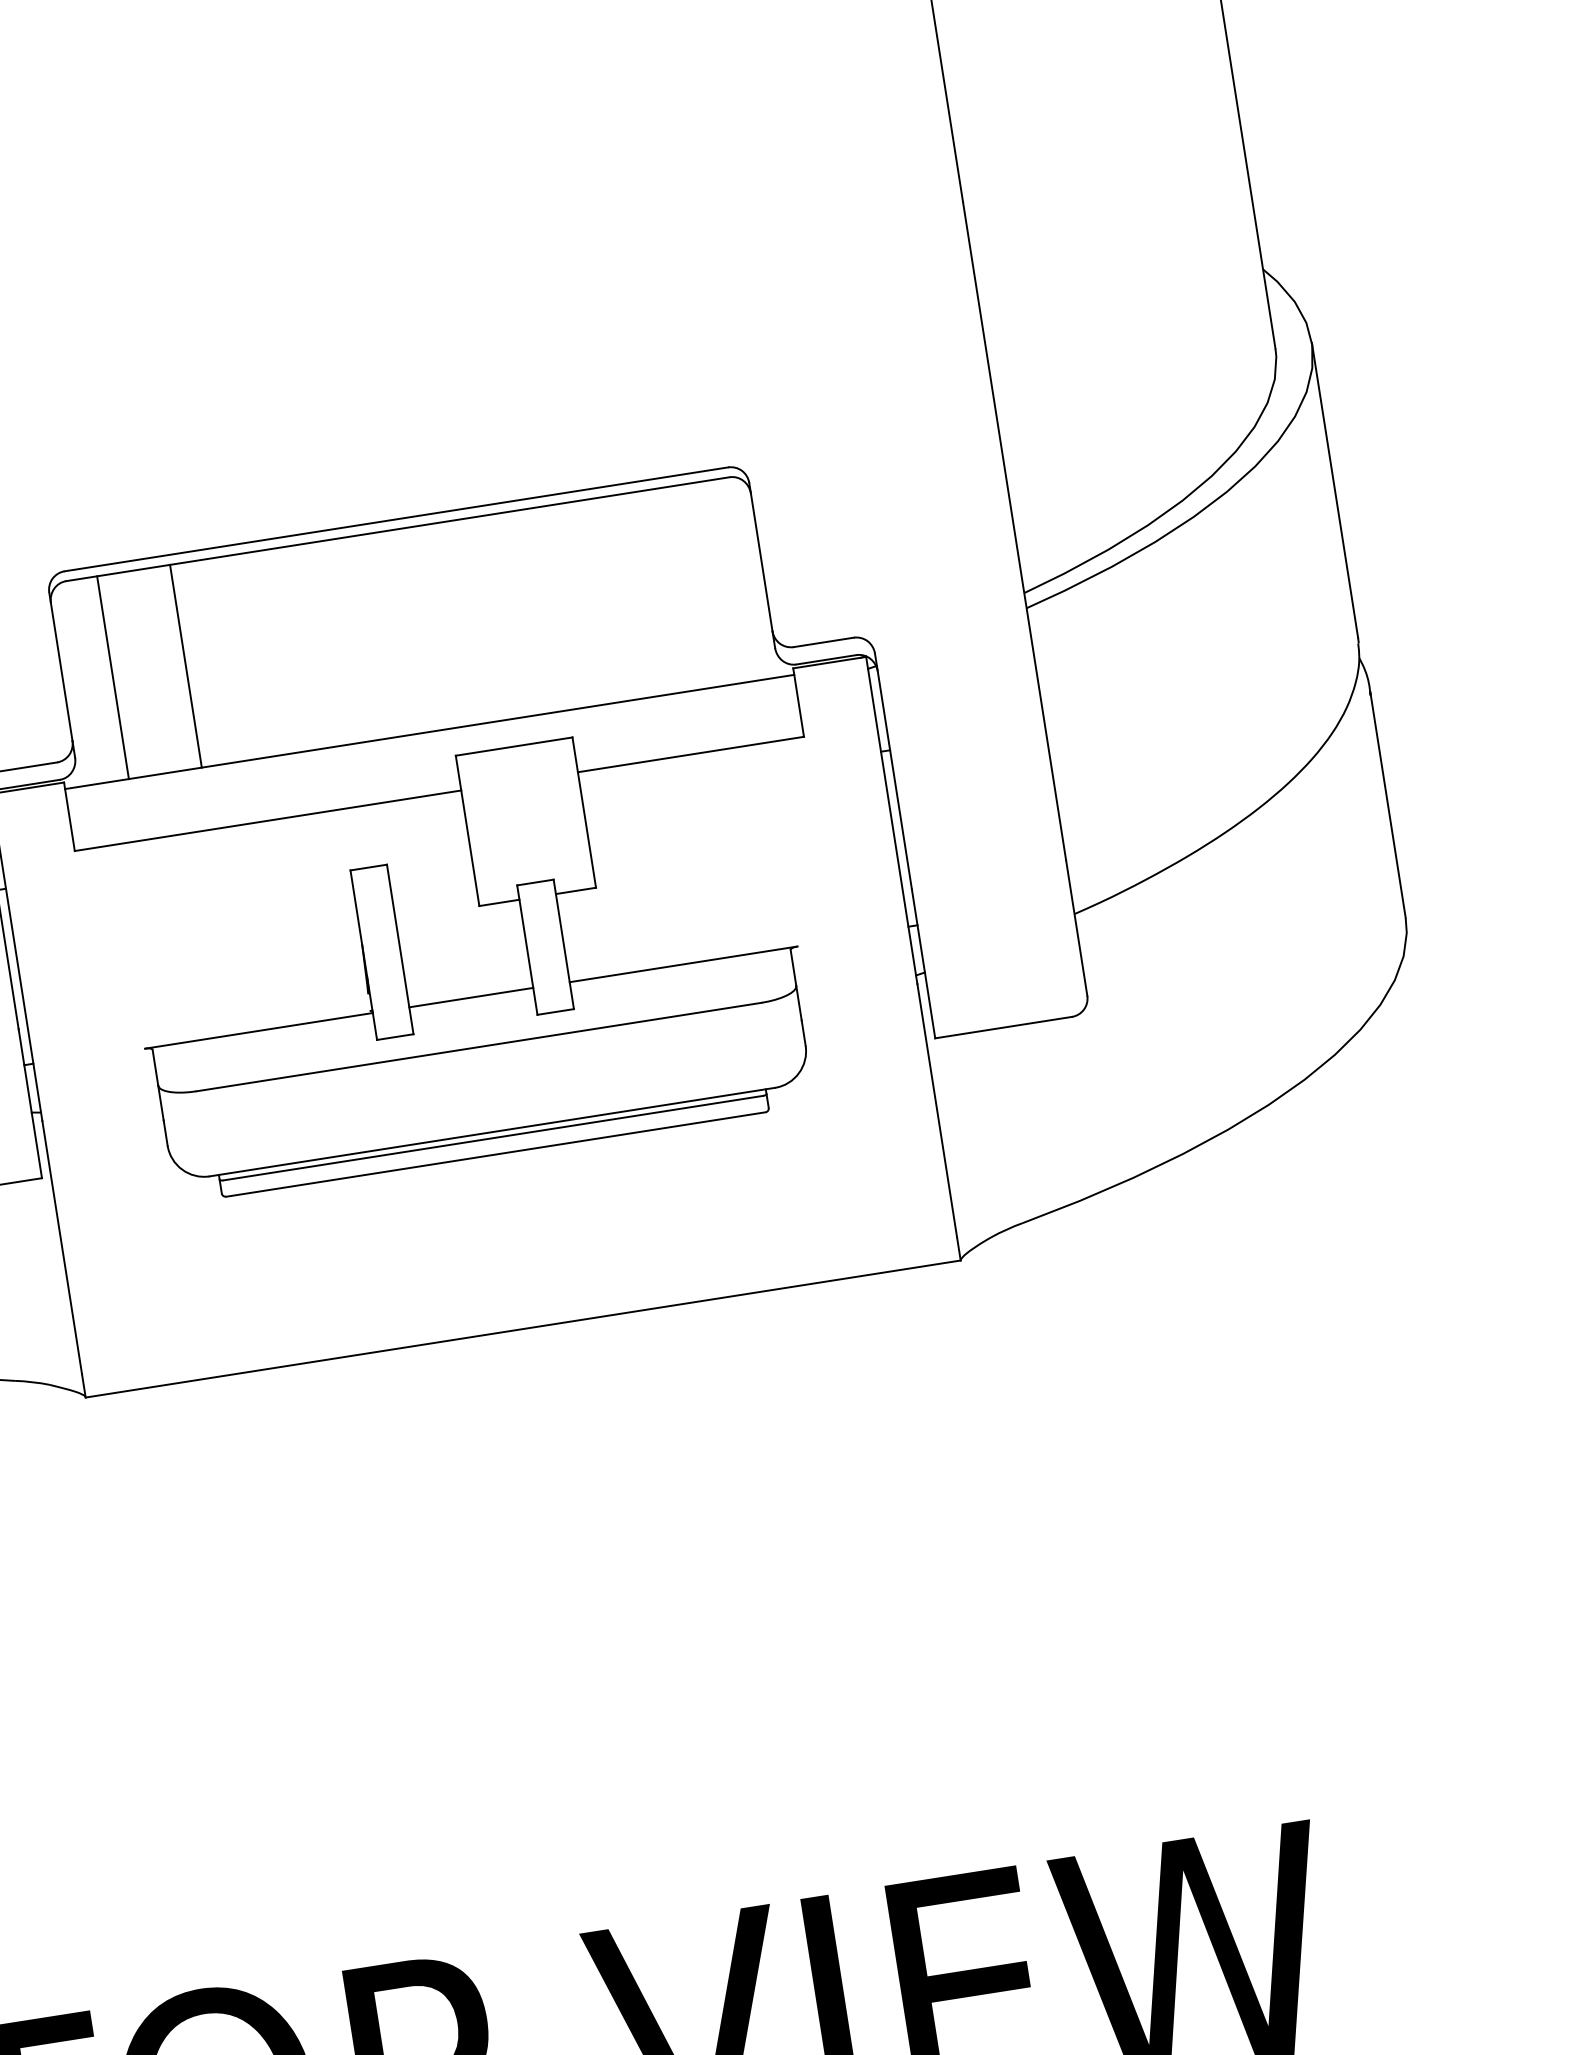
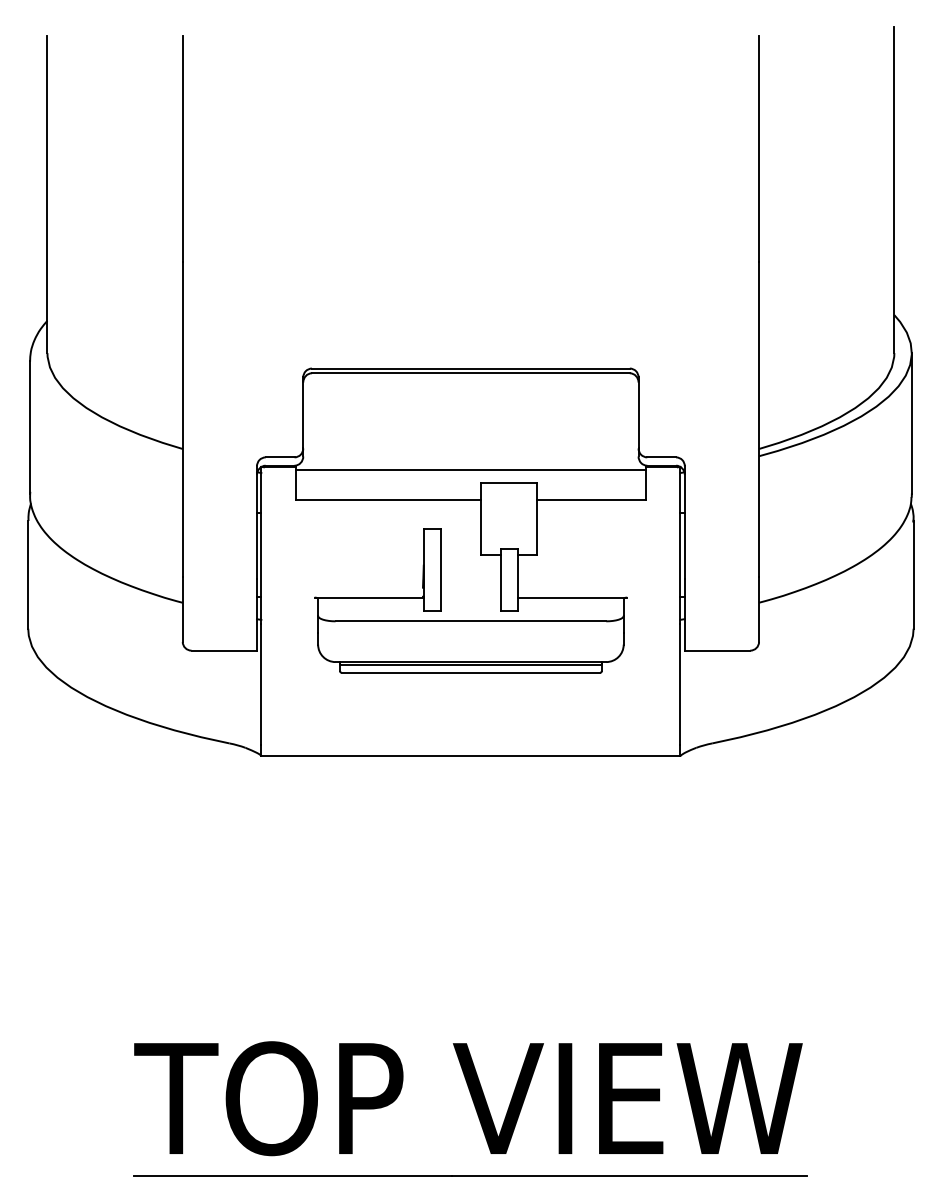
line: (185, 665) -> (361, 421), removed
line: (112, 677) -> (326, 421), removed
line: (470, 997) -> (470, 597), removed

